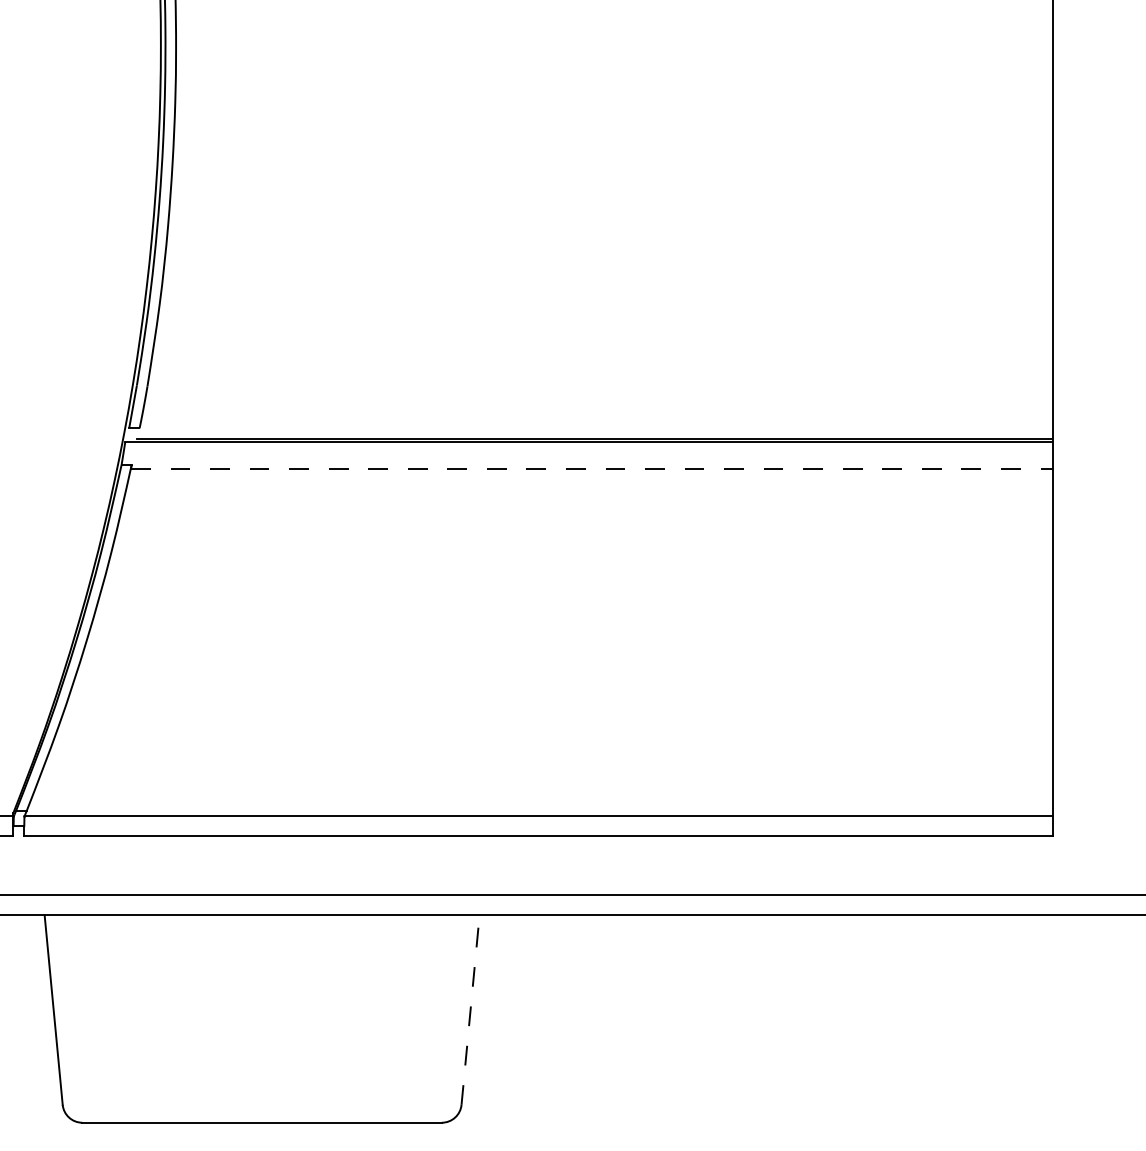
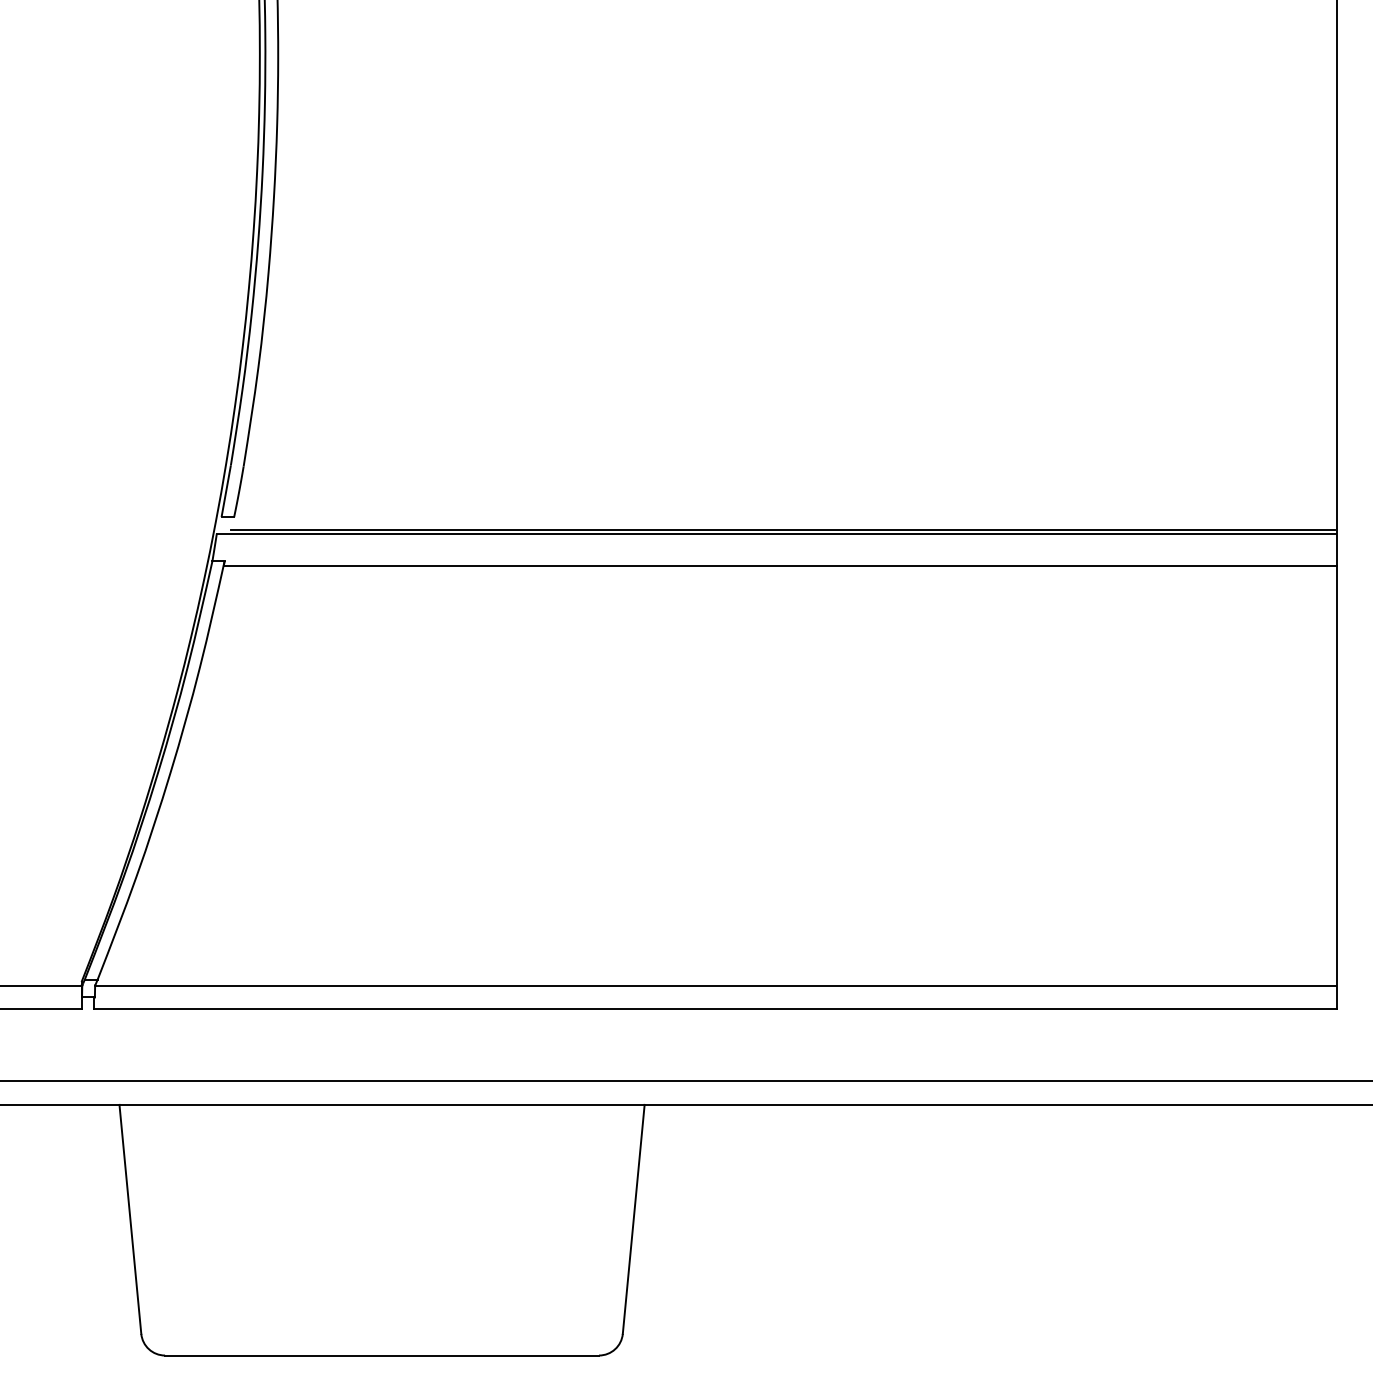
line: (592, 469) -> (780, 566), dashed -> solid
line: (470, 1009) -> (633, 1218), dashed -> solid

